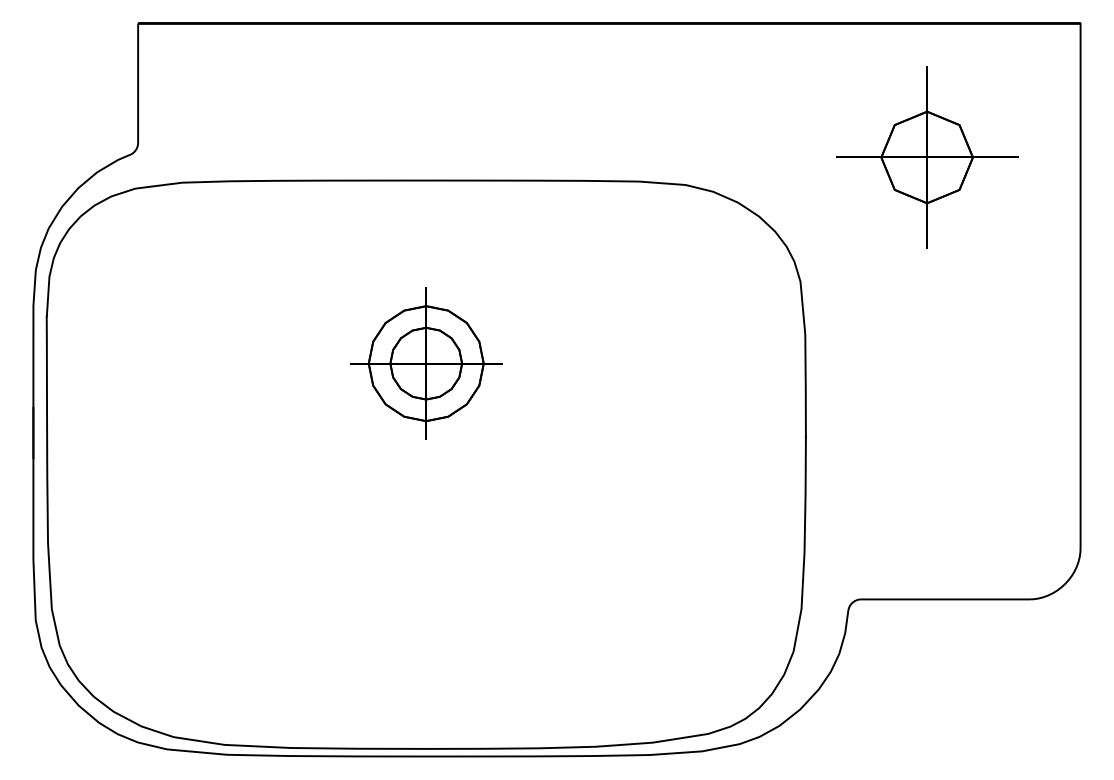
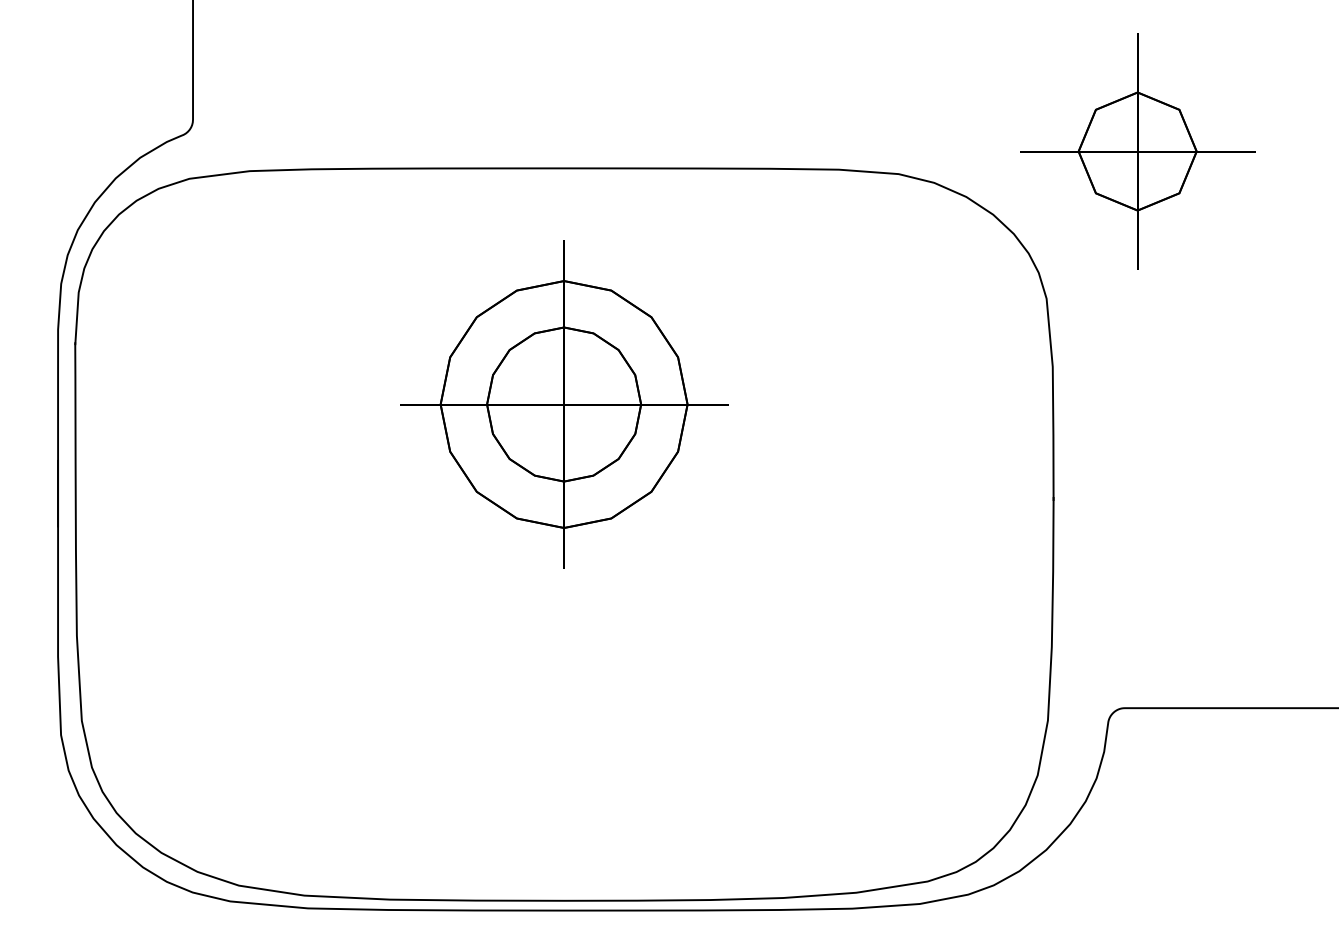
part: (927, 157) -> (1138, 151), moved
part: (426, 363) -> (564, 404), size x1.67

